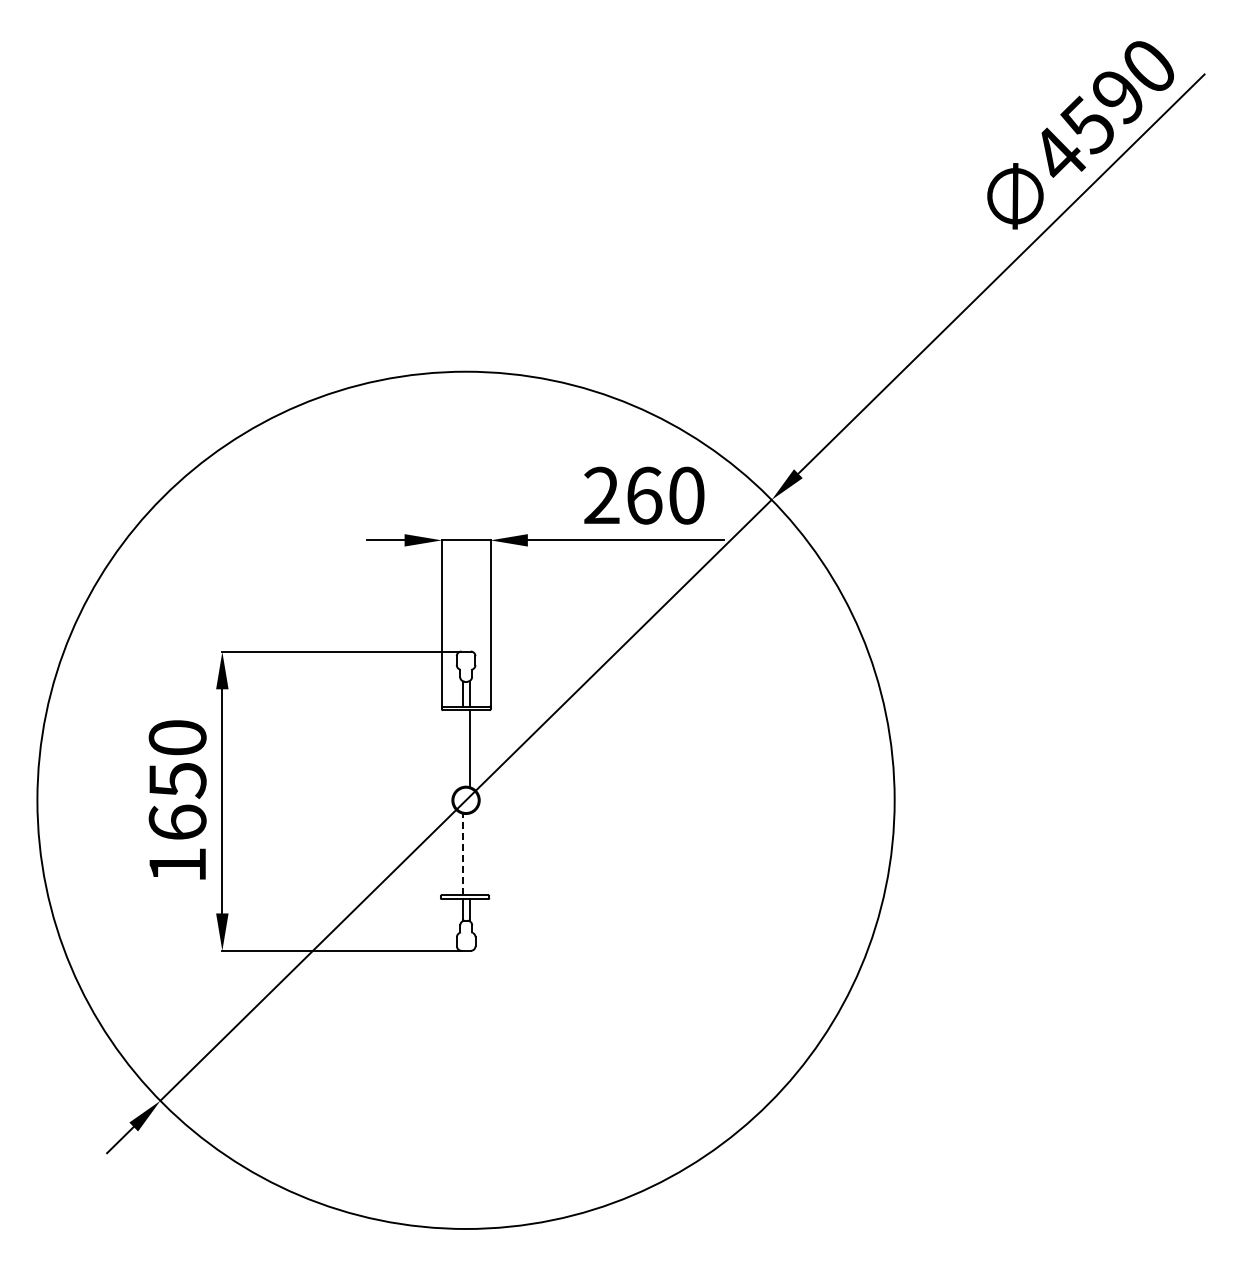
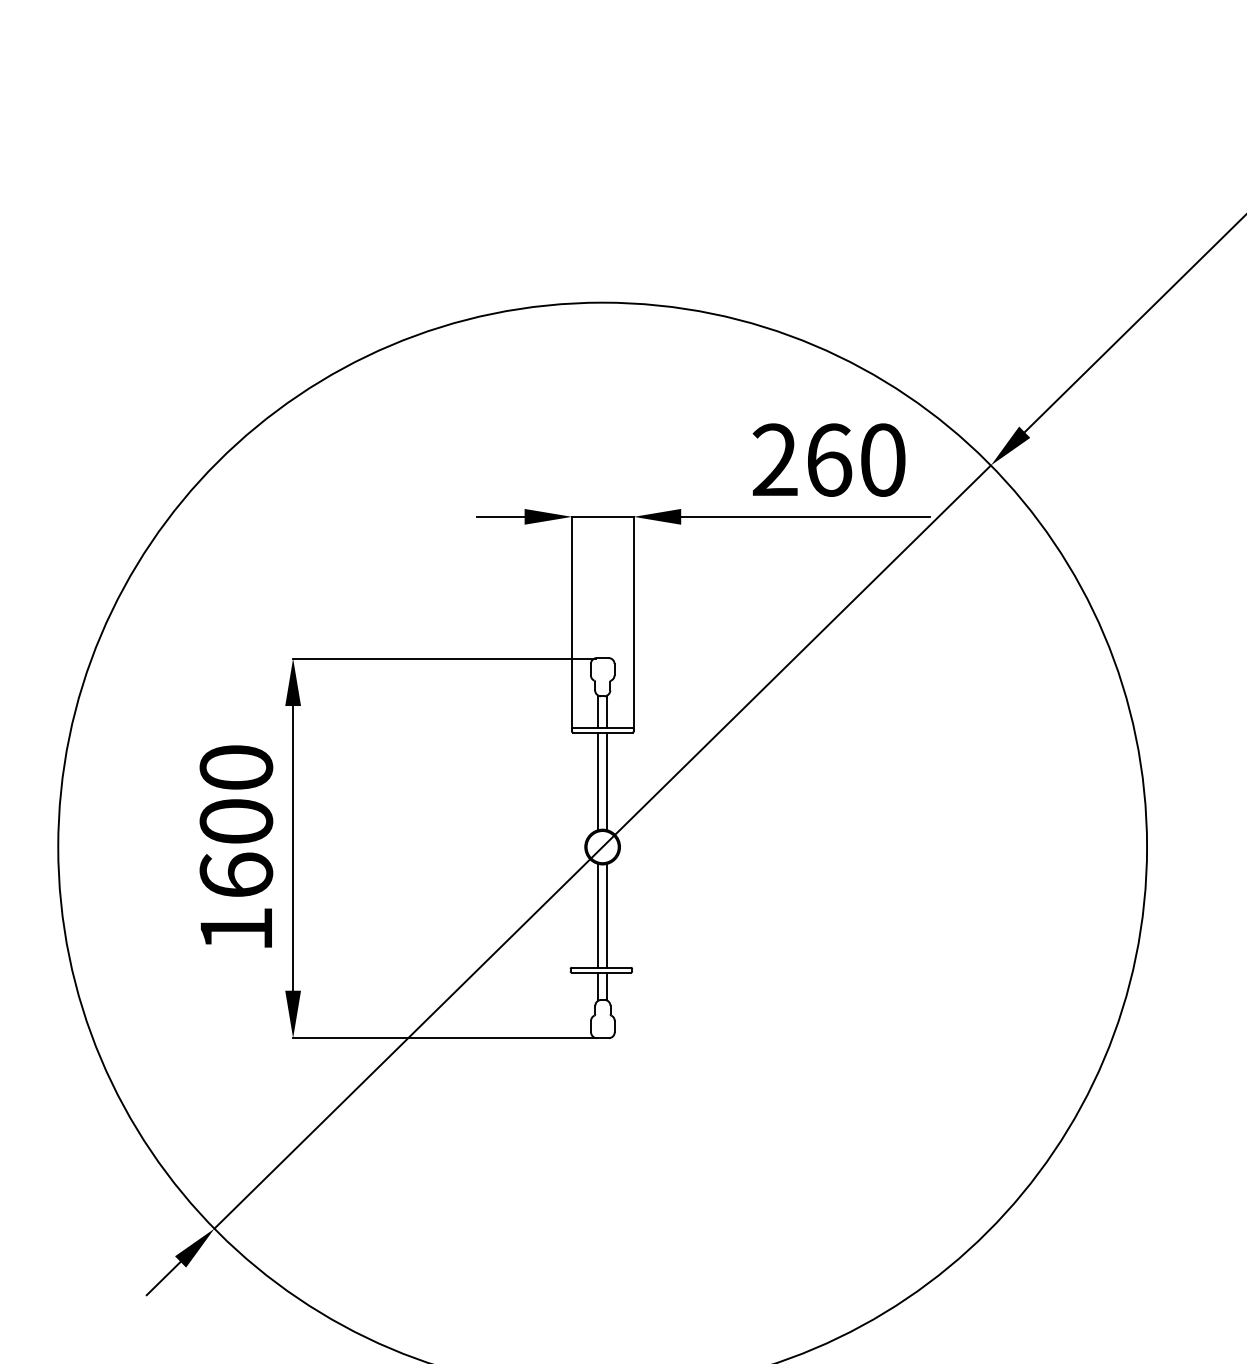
line: (462, 748) -> (598, 781), added
text: (177, 780) -> (236, 821), 1650 -> 1600
line: (462, 854) -> (598, 915), dashed -> solid
line: (469, 854) -> (607, 915), added

